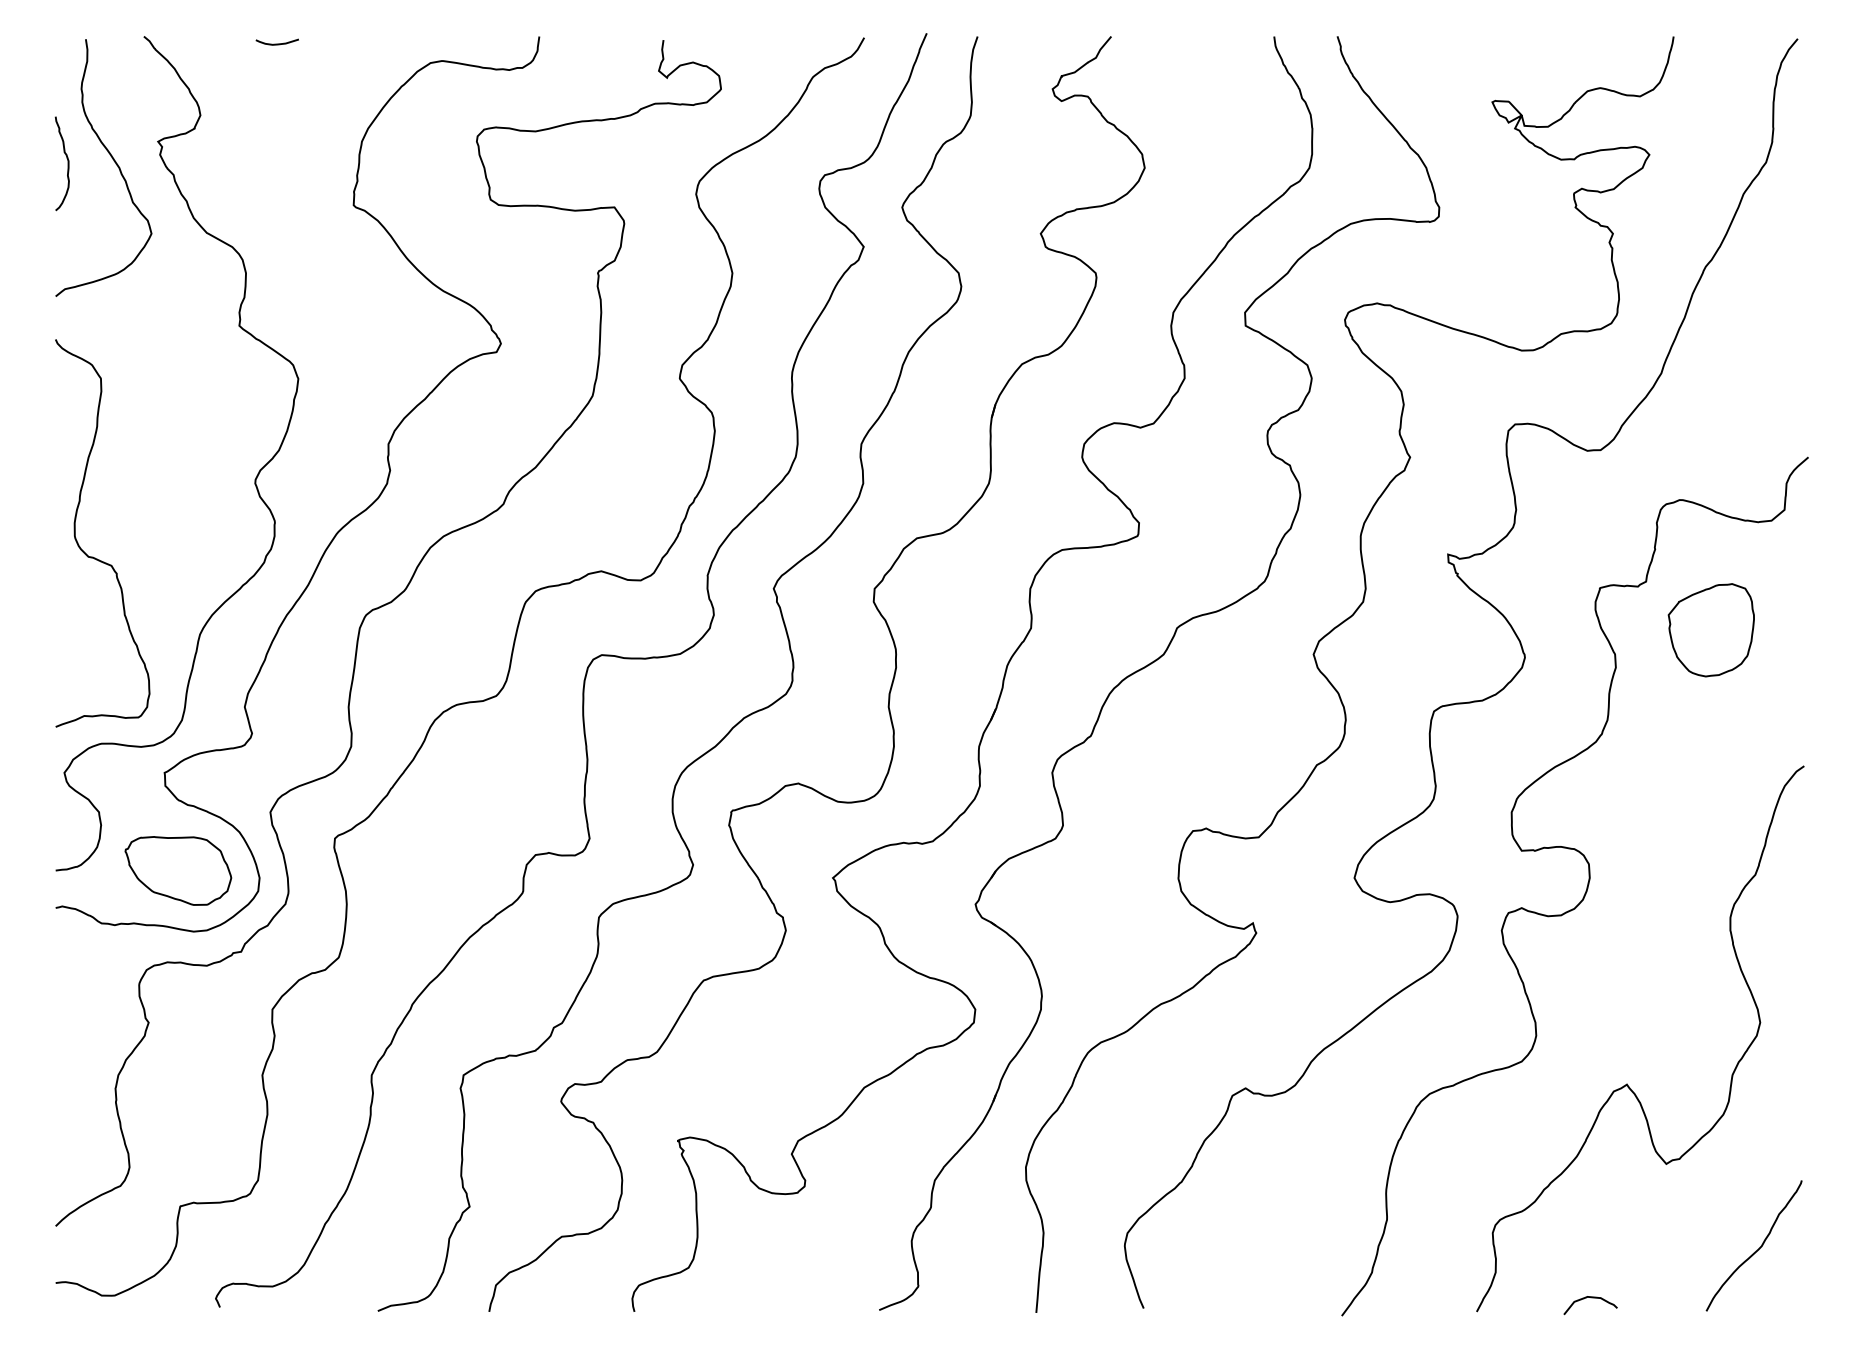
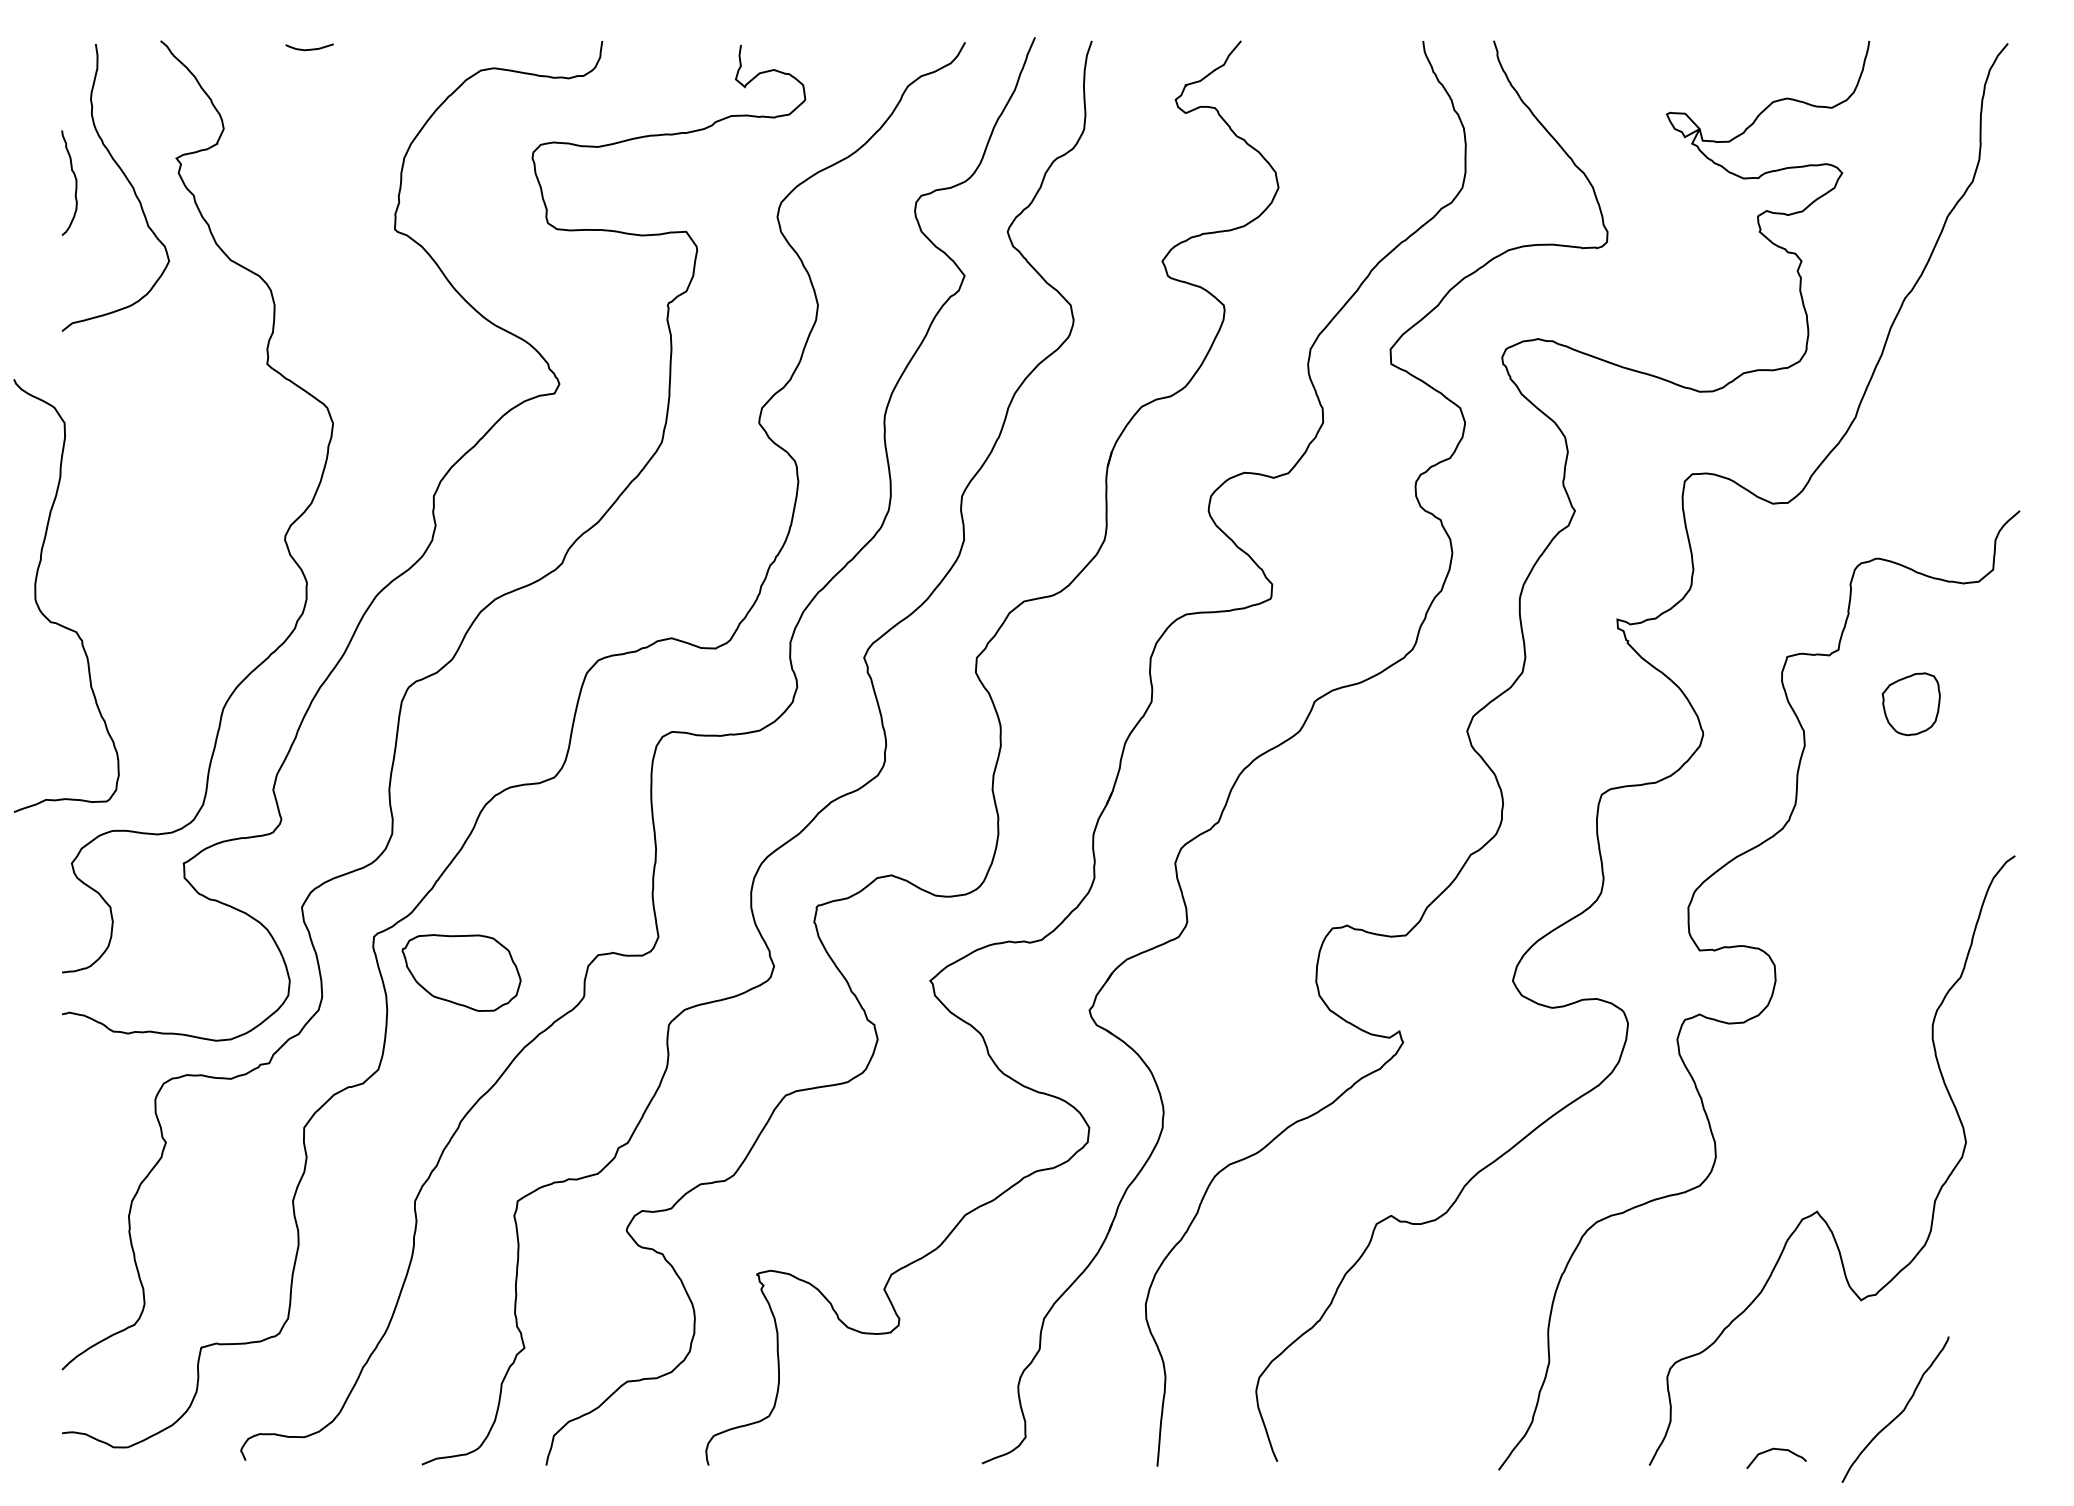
curve: (93, 556) -> (56, 621), moved
part: (1710, 630) -> (1910, 704), size x0.6
part: (178, 870) -> (461, 972), moved
curve: (1757, 1249) -> (1899, 1413), moved

